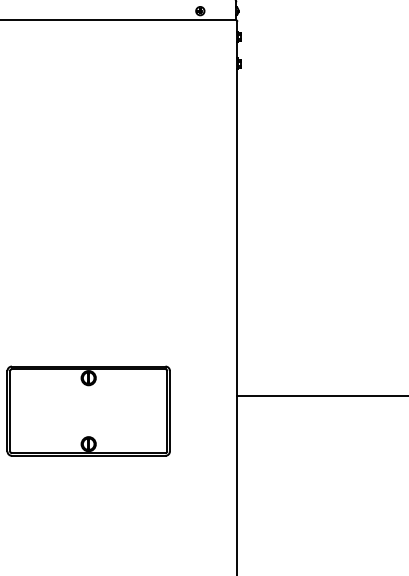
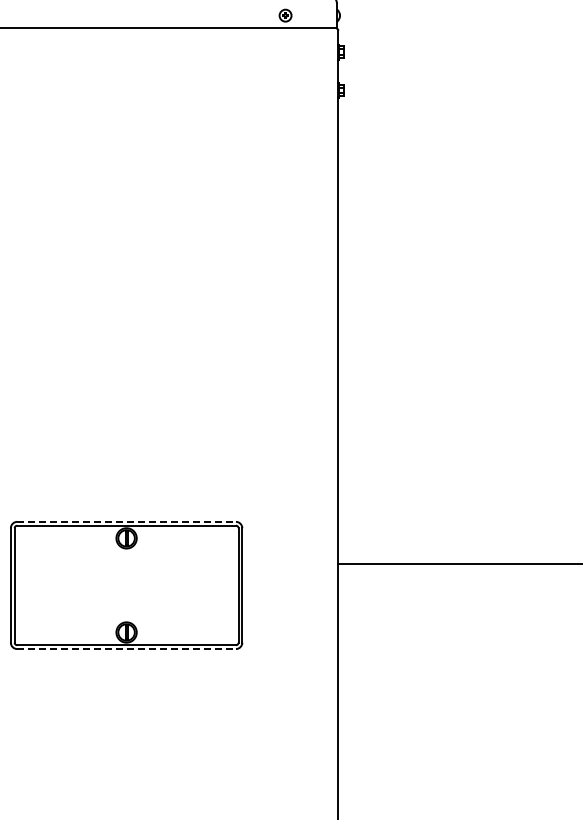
line: (89, 366) -> (127, 521), solid -> dashed
line: (89, 456) -> (127, 649), solid -> dashed

